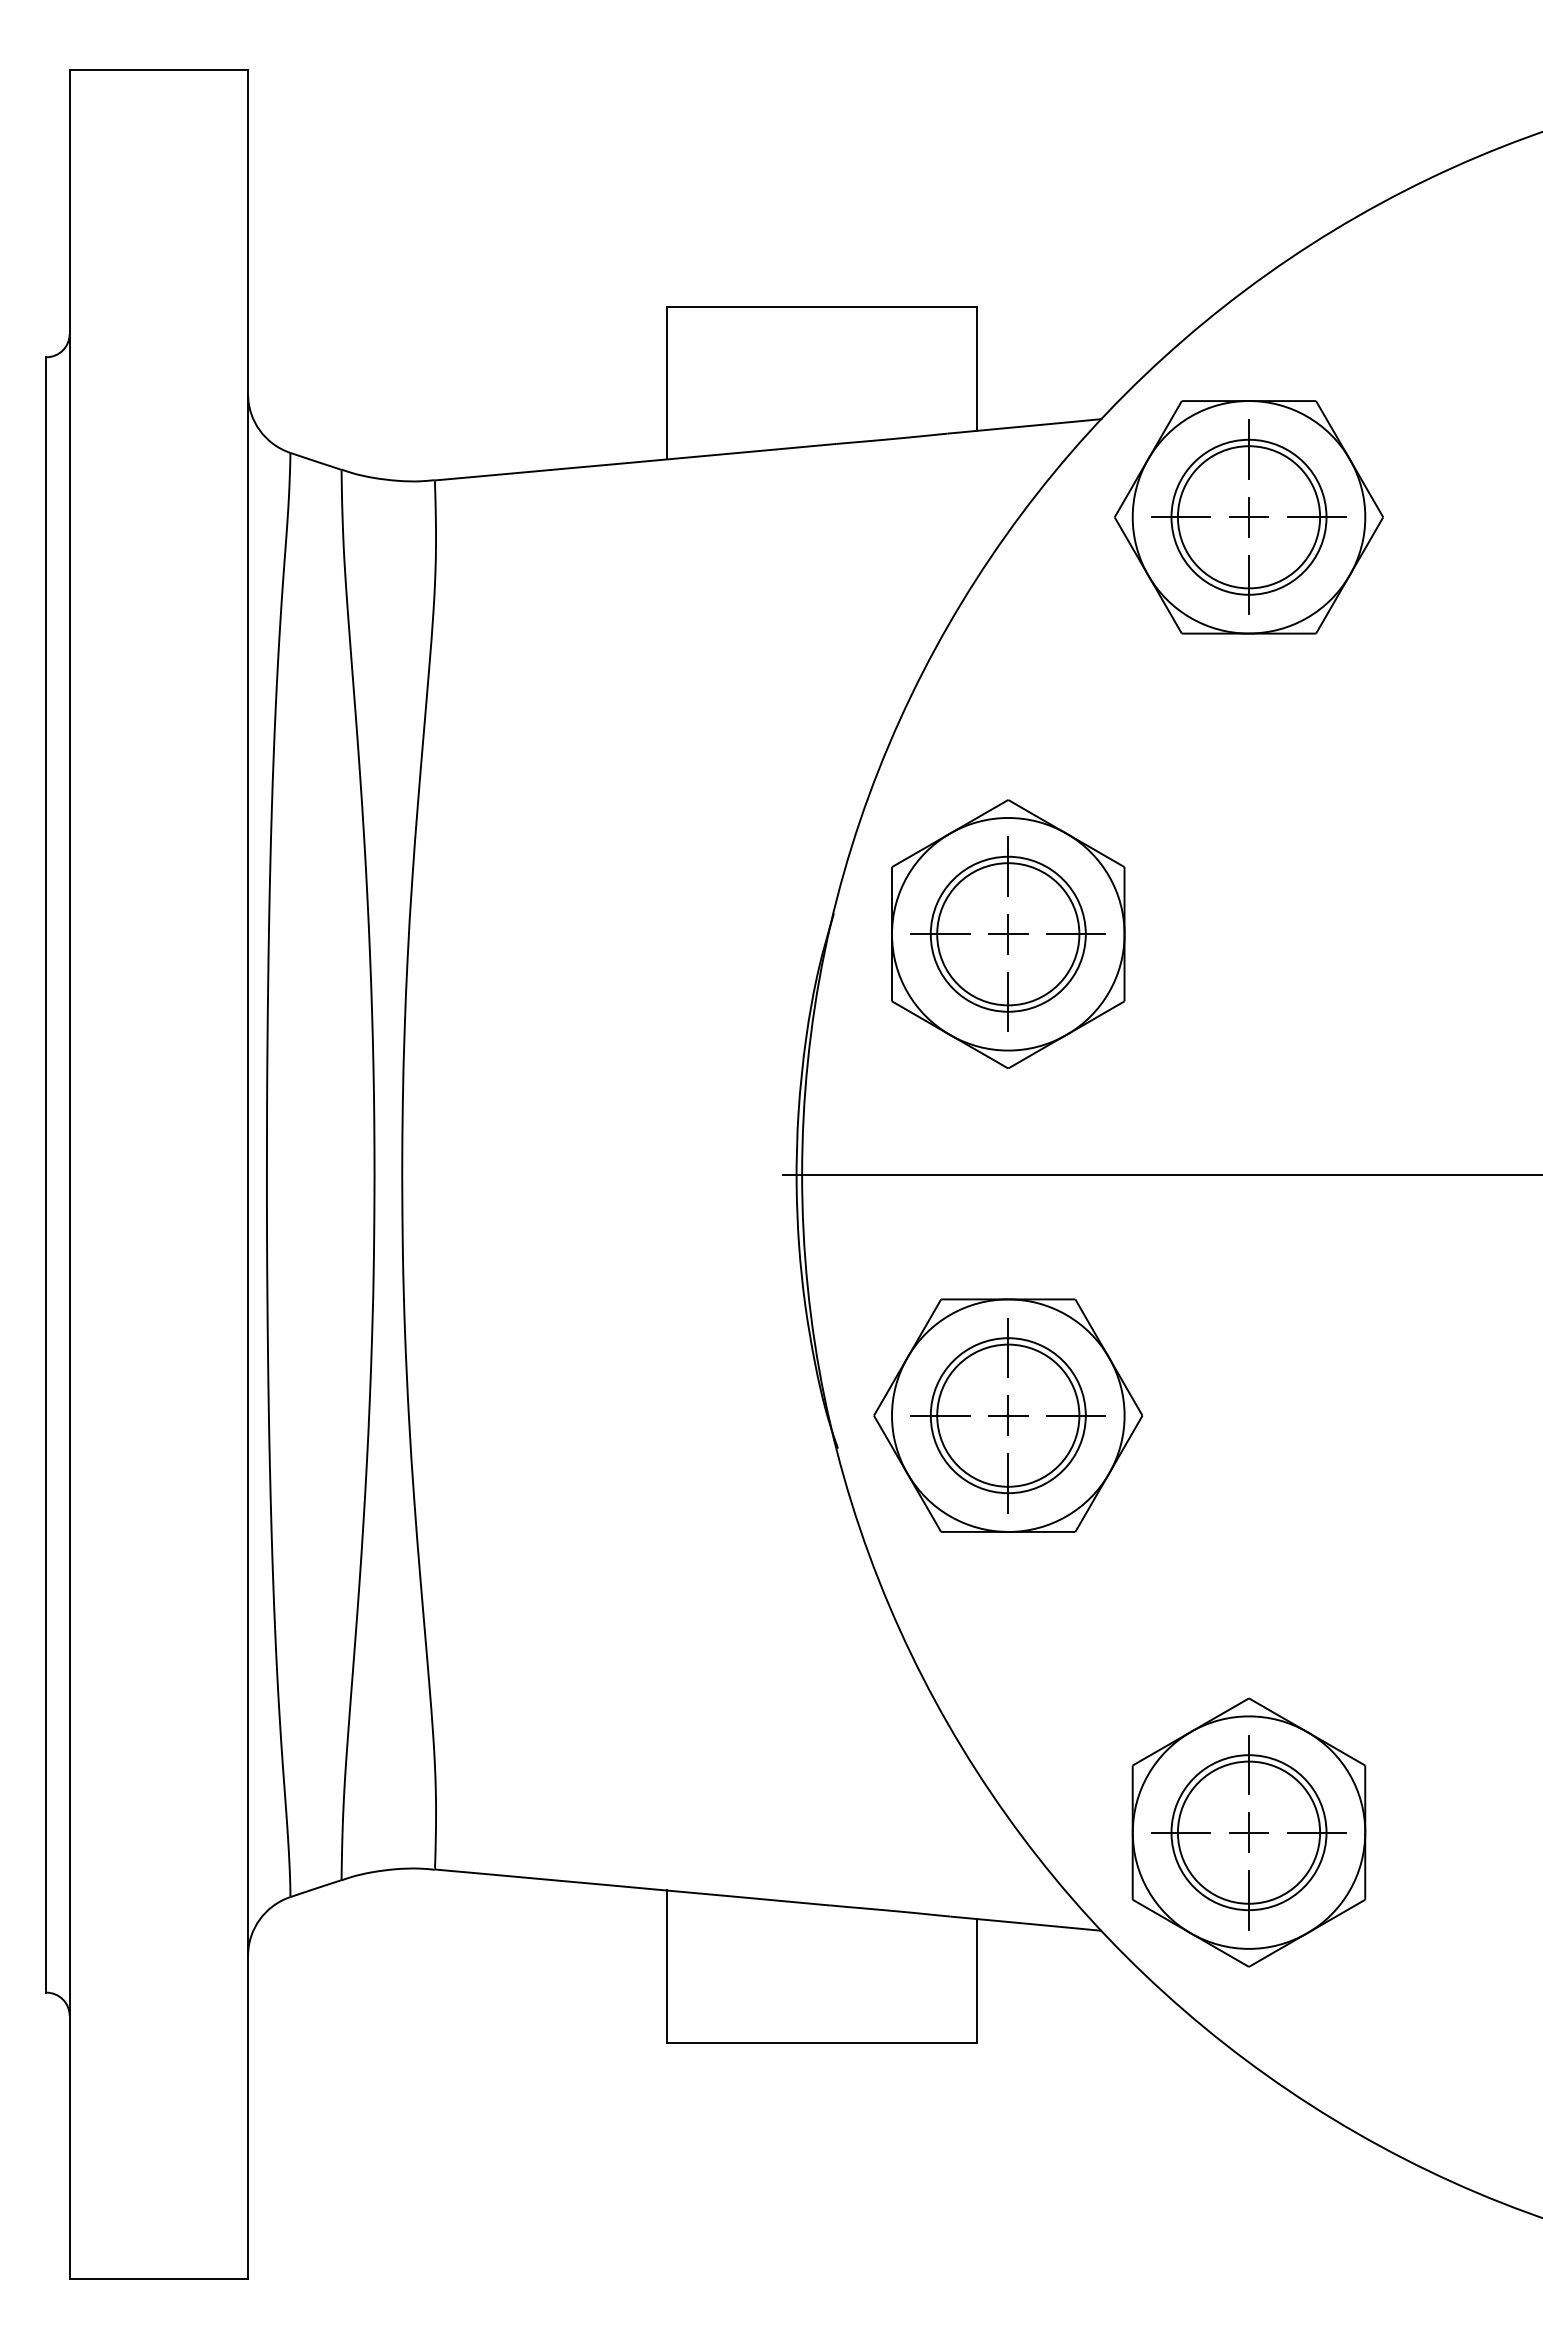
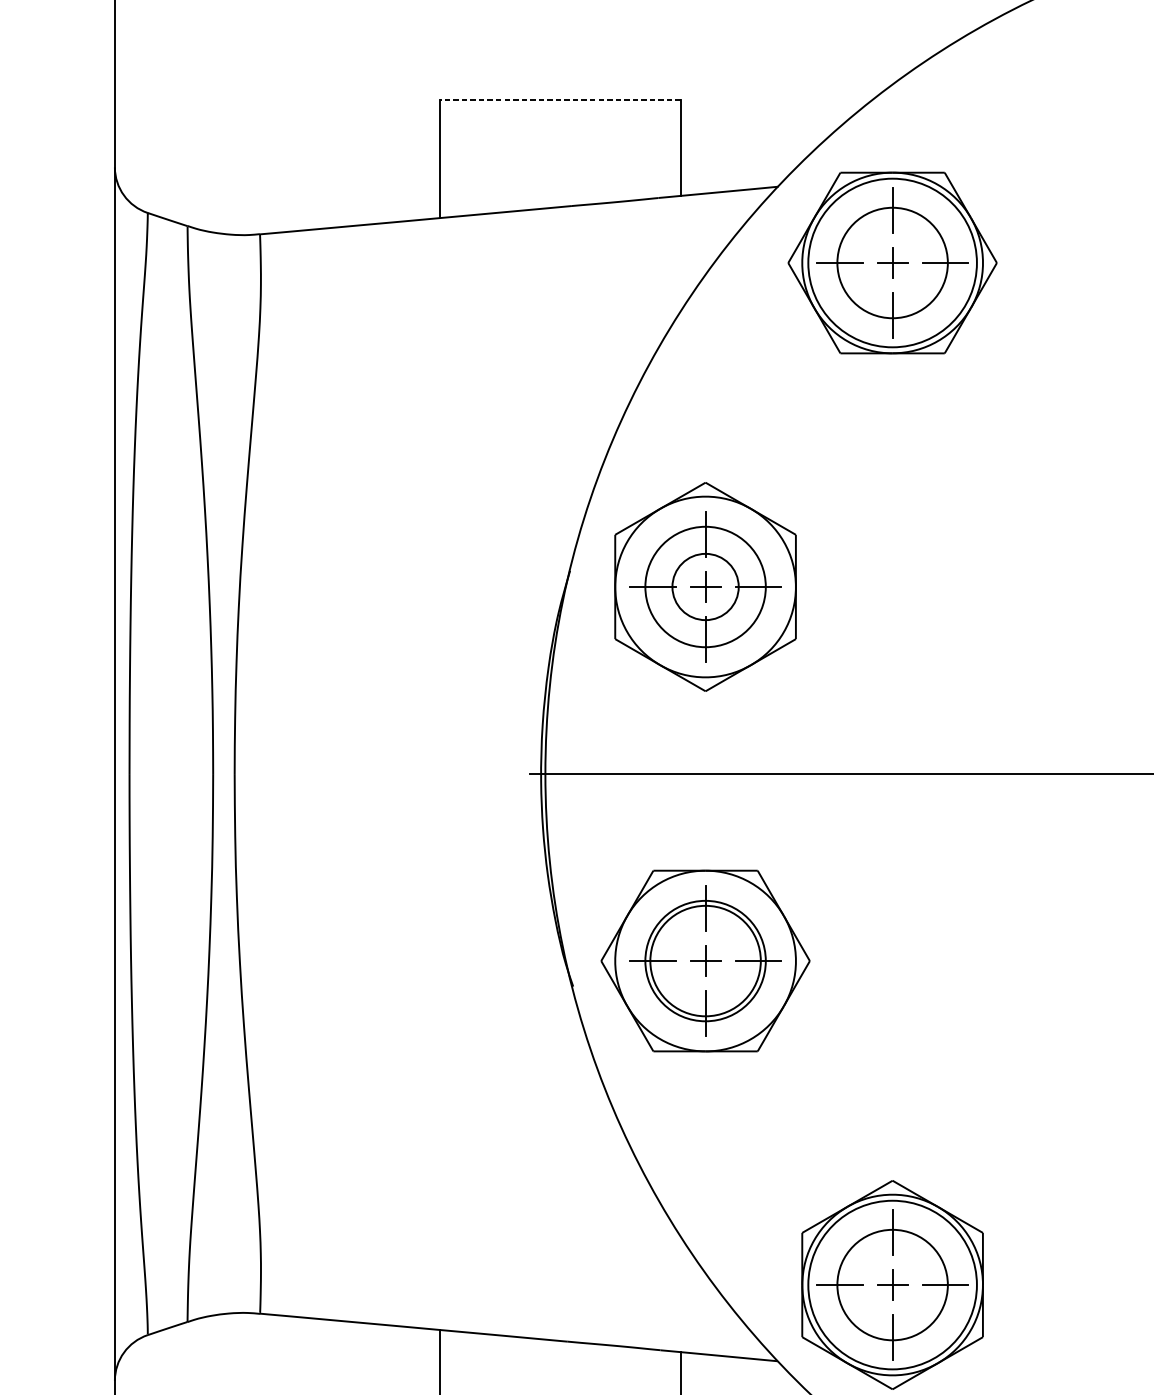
line: (821, 306) -> (560, 99), solid -> dashed
circle: (1248, 516) -> (892, 262), size x1.4
circle: (1008, 934) -> (705, 587), size x0.6
circle: (1248, 1832) -> (892, 1284), size x1.4

